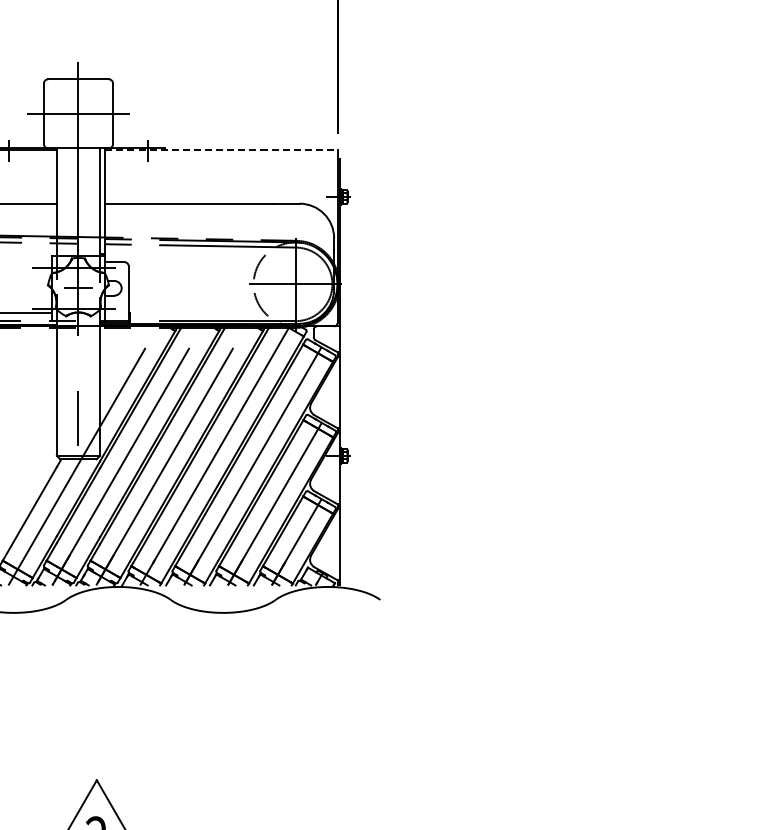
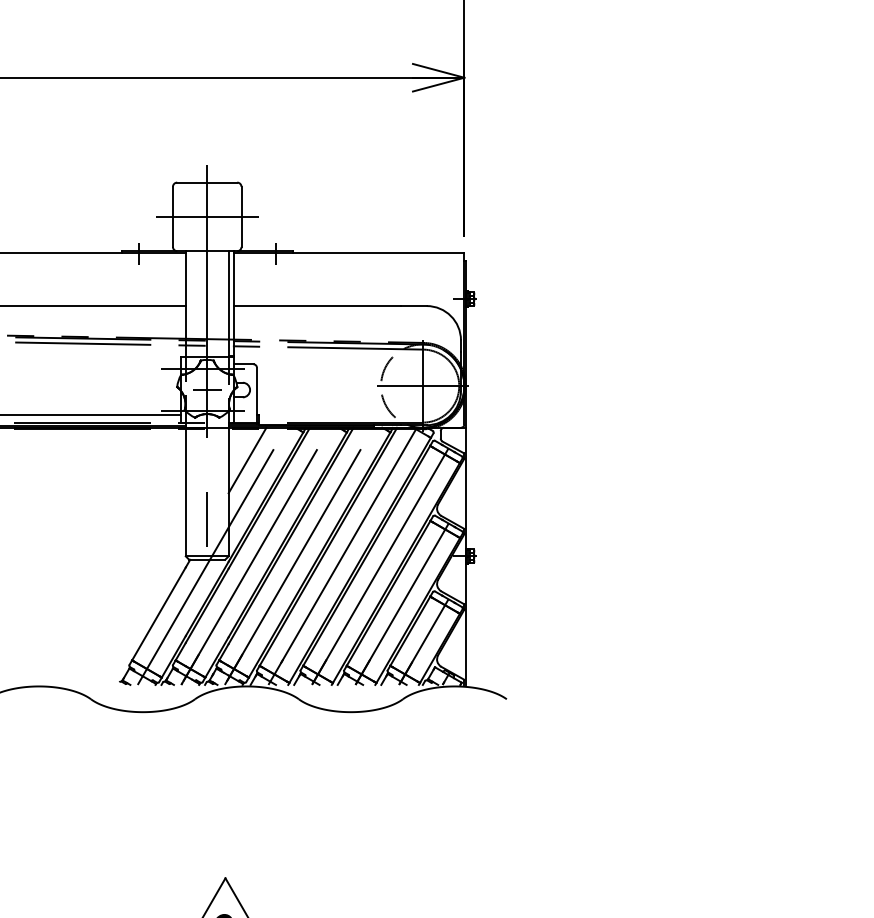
line: (221, 149) -> (349, 252), dashed -> solid
line: (119, 359) -> (247, 460), added

